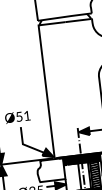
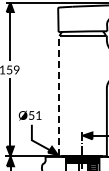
line: (46, 89) -> (58, 94), solid -> dashed

